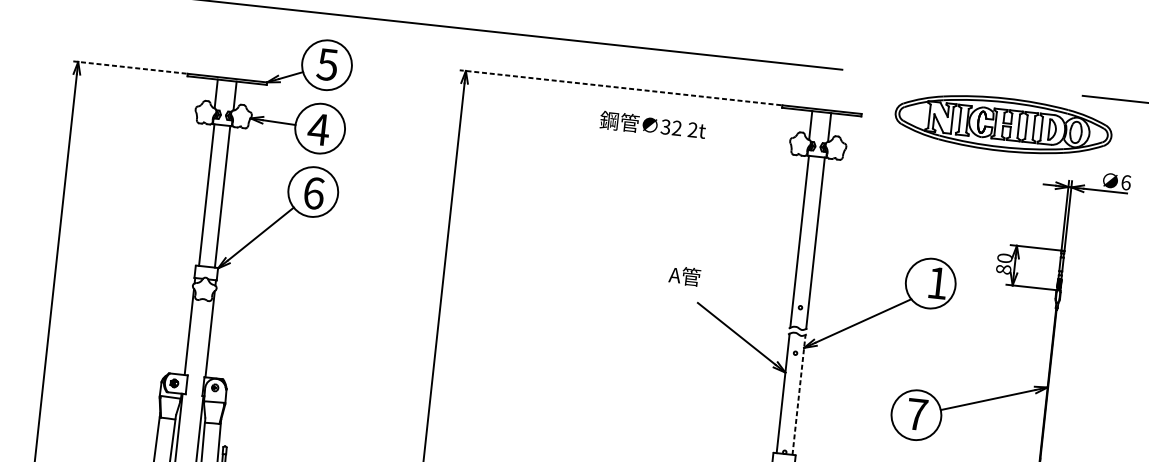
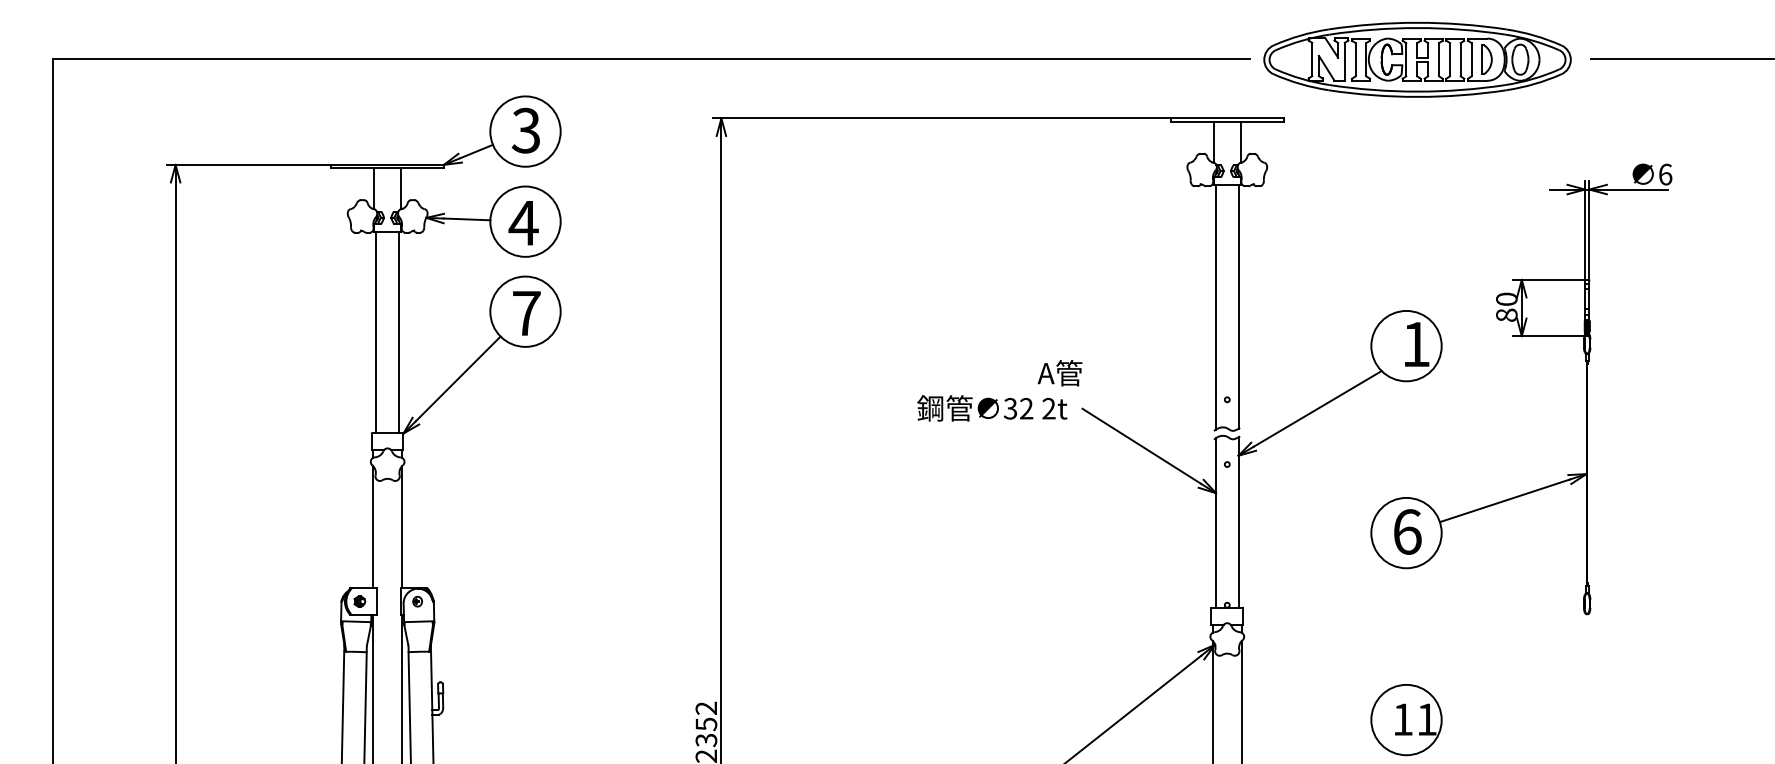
text: (327, 64) -> (526, 130), 5 -> 3
line: (128, 67) -> (247, 164), dashed -> solid
line: (620, 87) -> (940, 118), dashed -> solid
part: (1003, 124) -> (1417, 59), moved
text: (653, 125) -> (992, 408), moved
text: (313, 193) -> (526, 313), 6 -> 7
line: (799, 394) -> (1238, 521), dashed -> solid
text: (917, 414) -> (1407, 531), 7 -> 6

